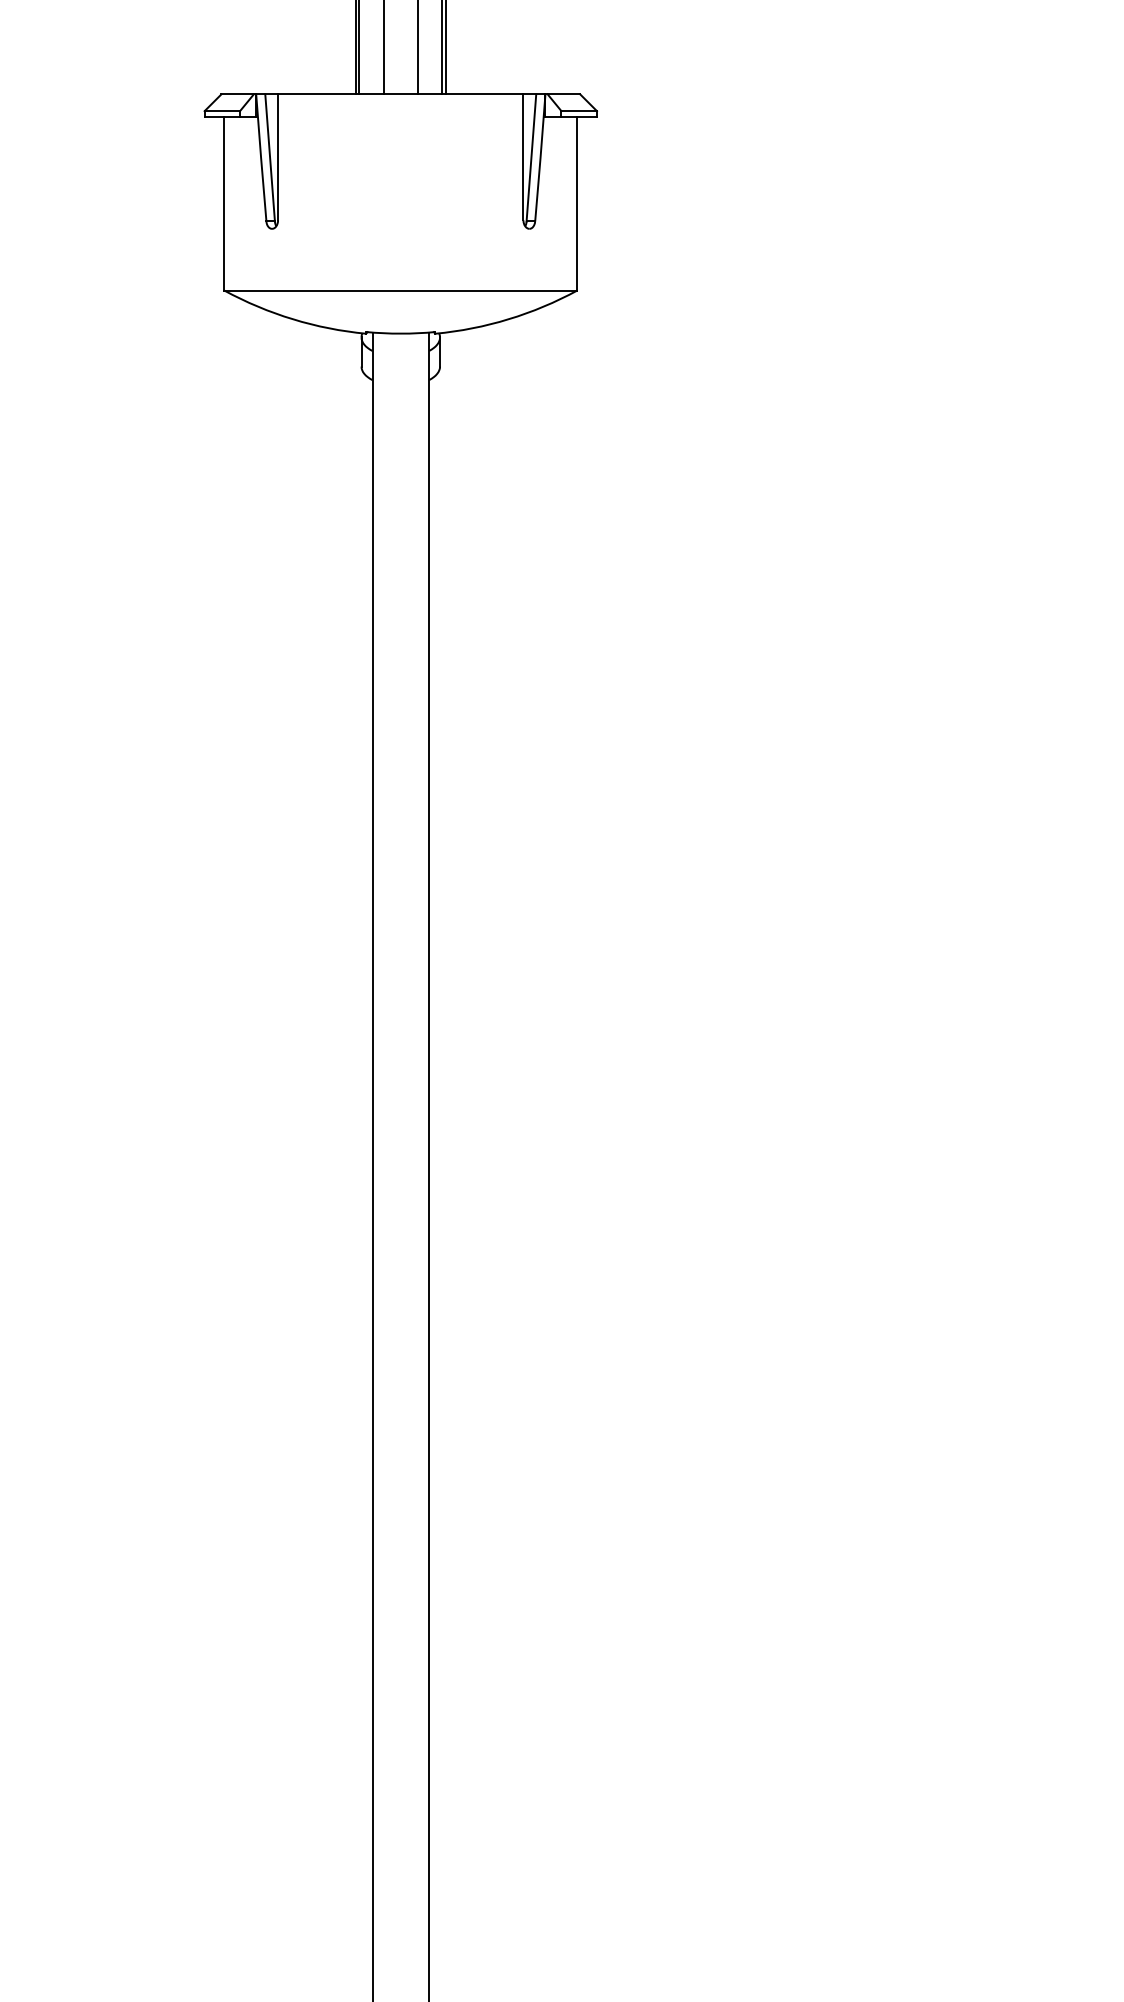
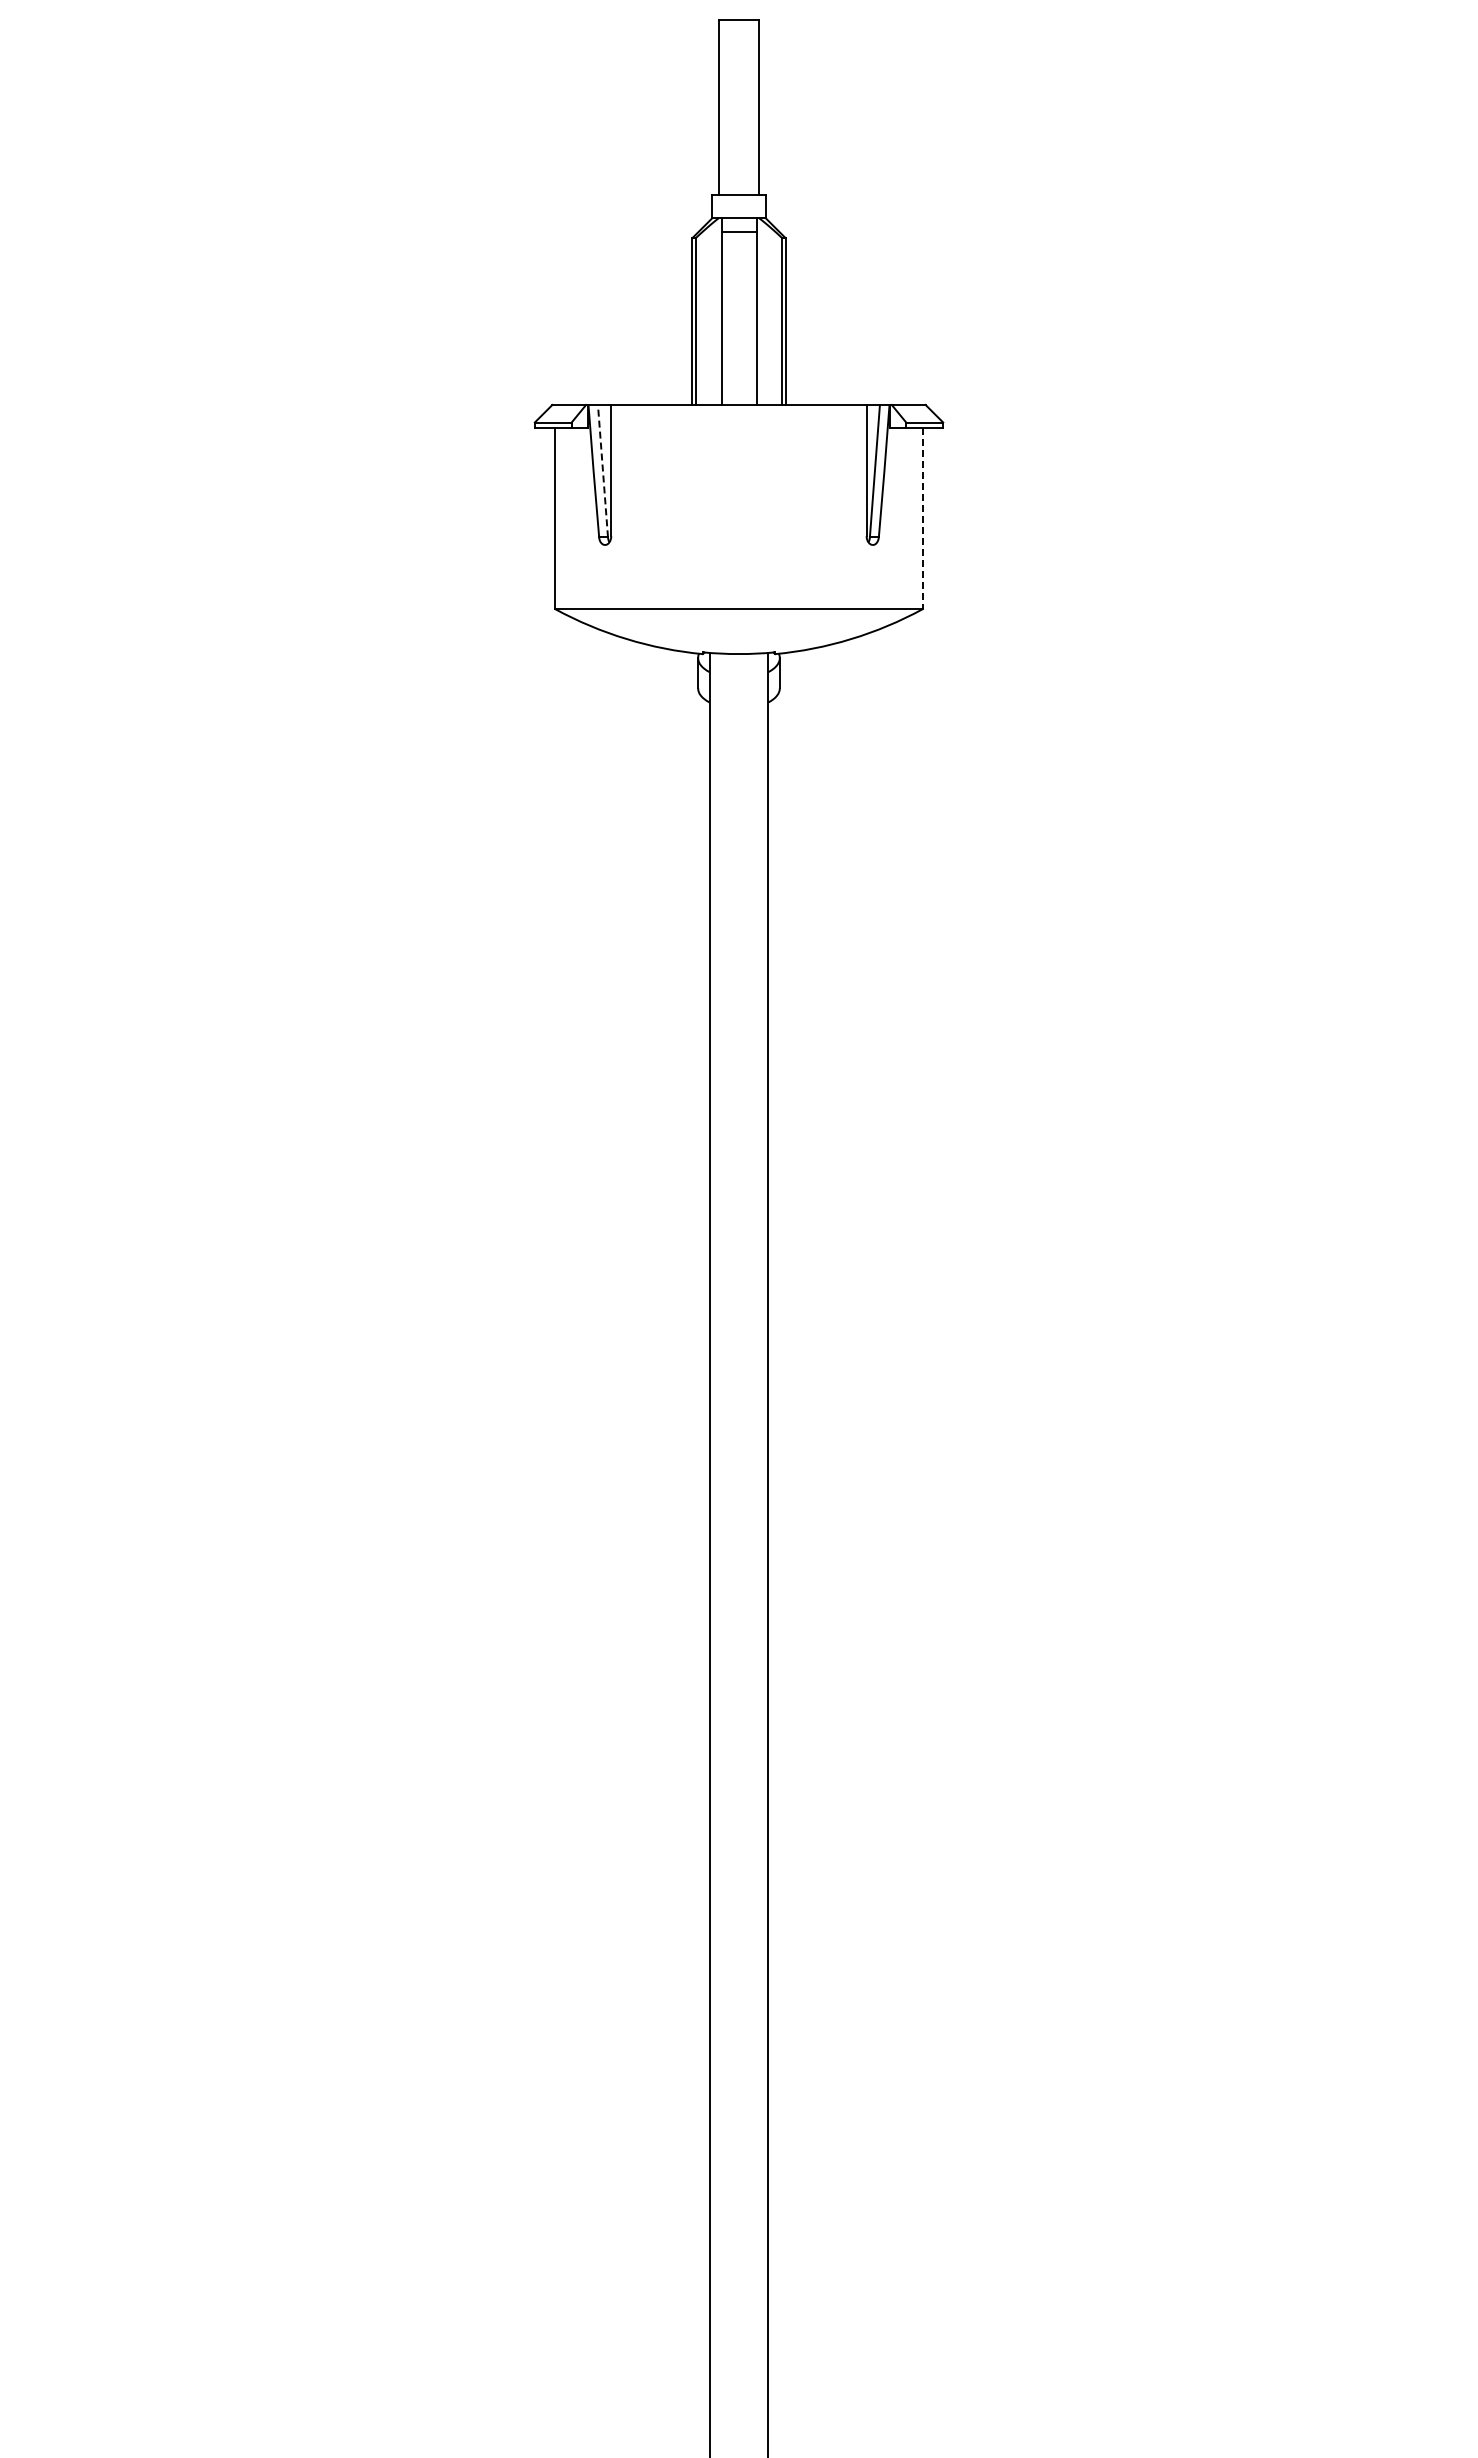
line: (269, 157) -> (602, 470), solid -> dashed
line: (577, 204) -> (922, 519), solid -> dashed

